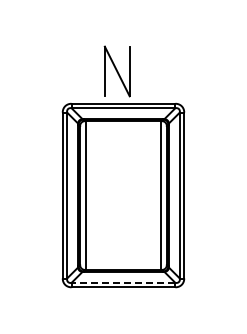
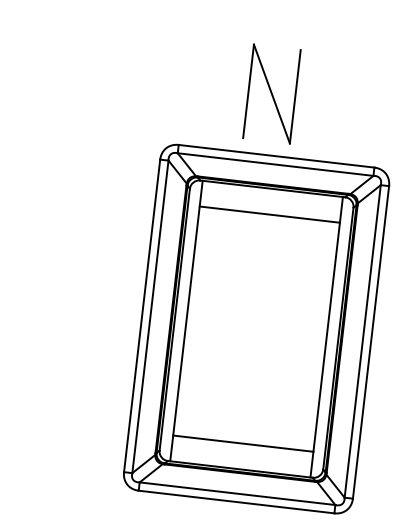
line: (123, 134) -> (269, 214), added
line: (123, 256) -> (243, 443), added
line: (123, 282) -> (237, 492), dashed -> solid

